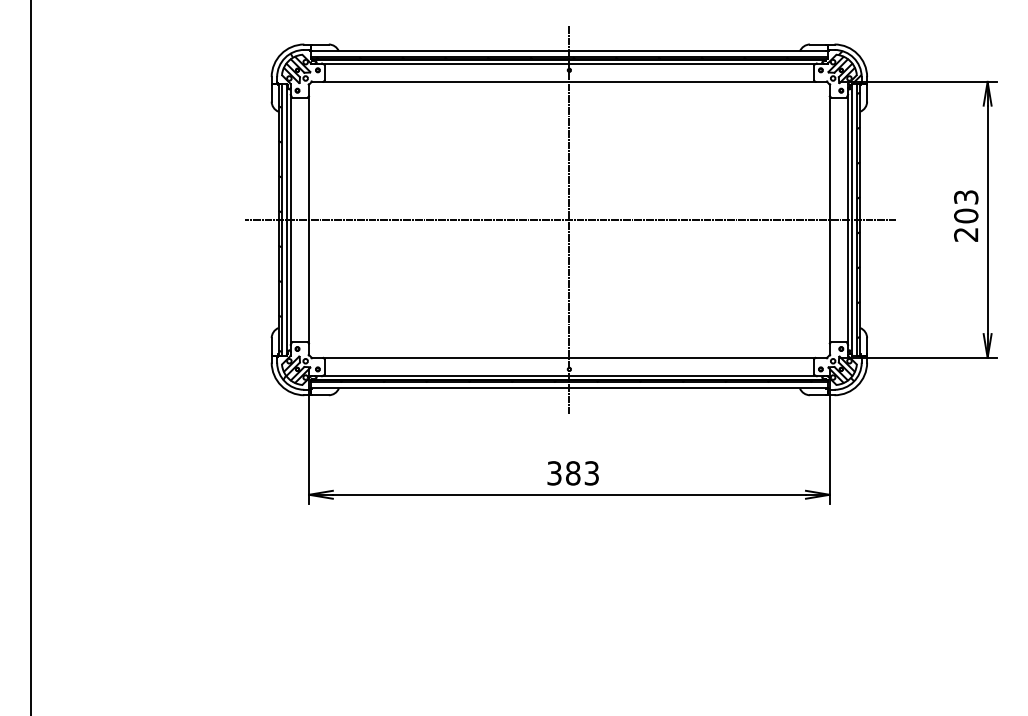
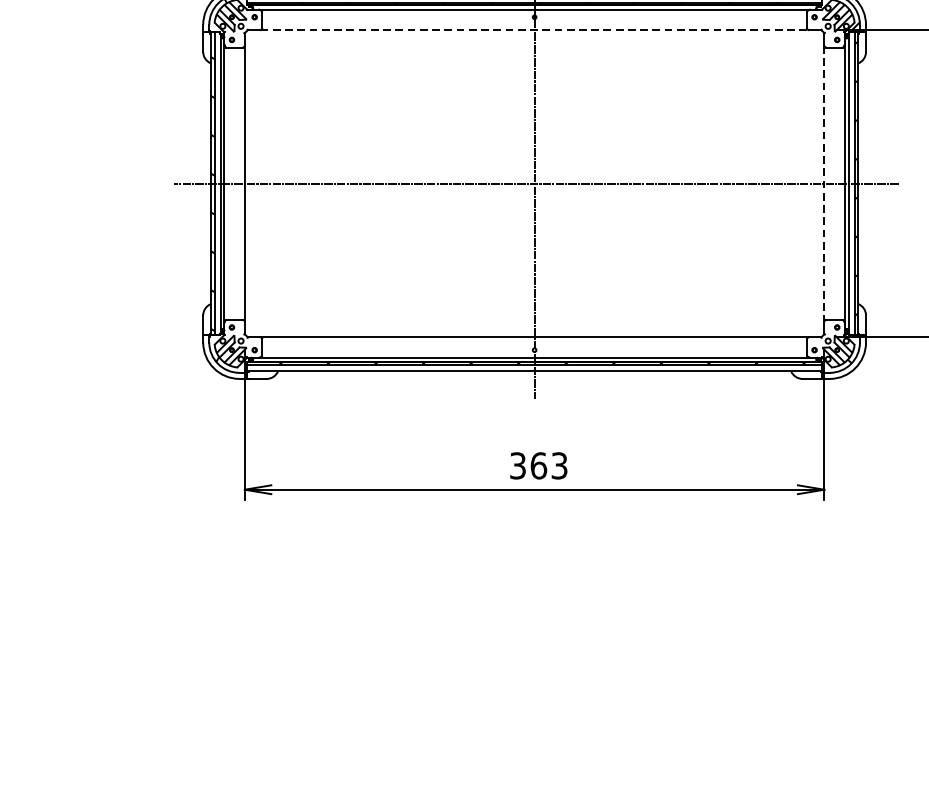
line: (569, 81) -> (534, 29), solid -> dashed
line: (829, 219) -> (824, 183), solid -> dashed
text: (573, 473) -> (539, 466), 383 -> 363

